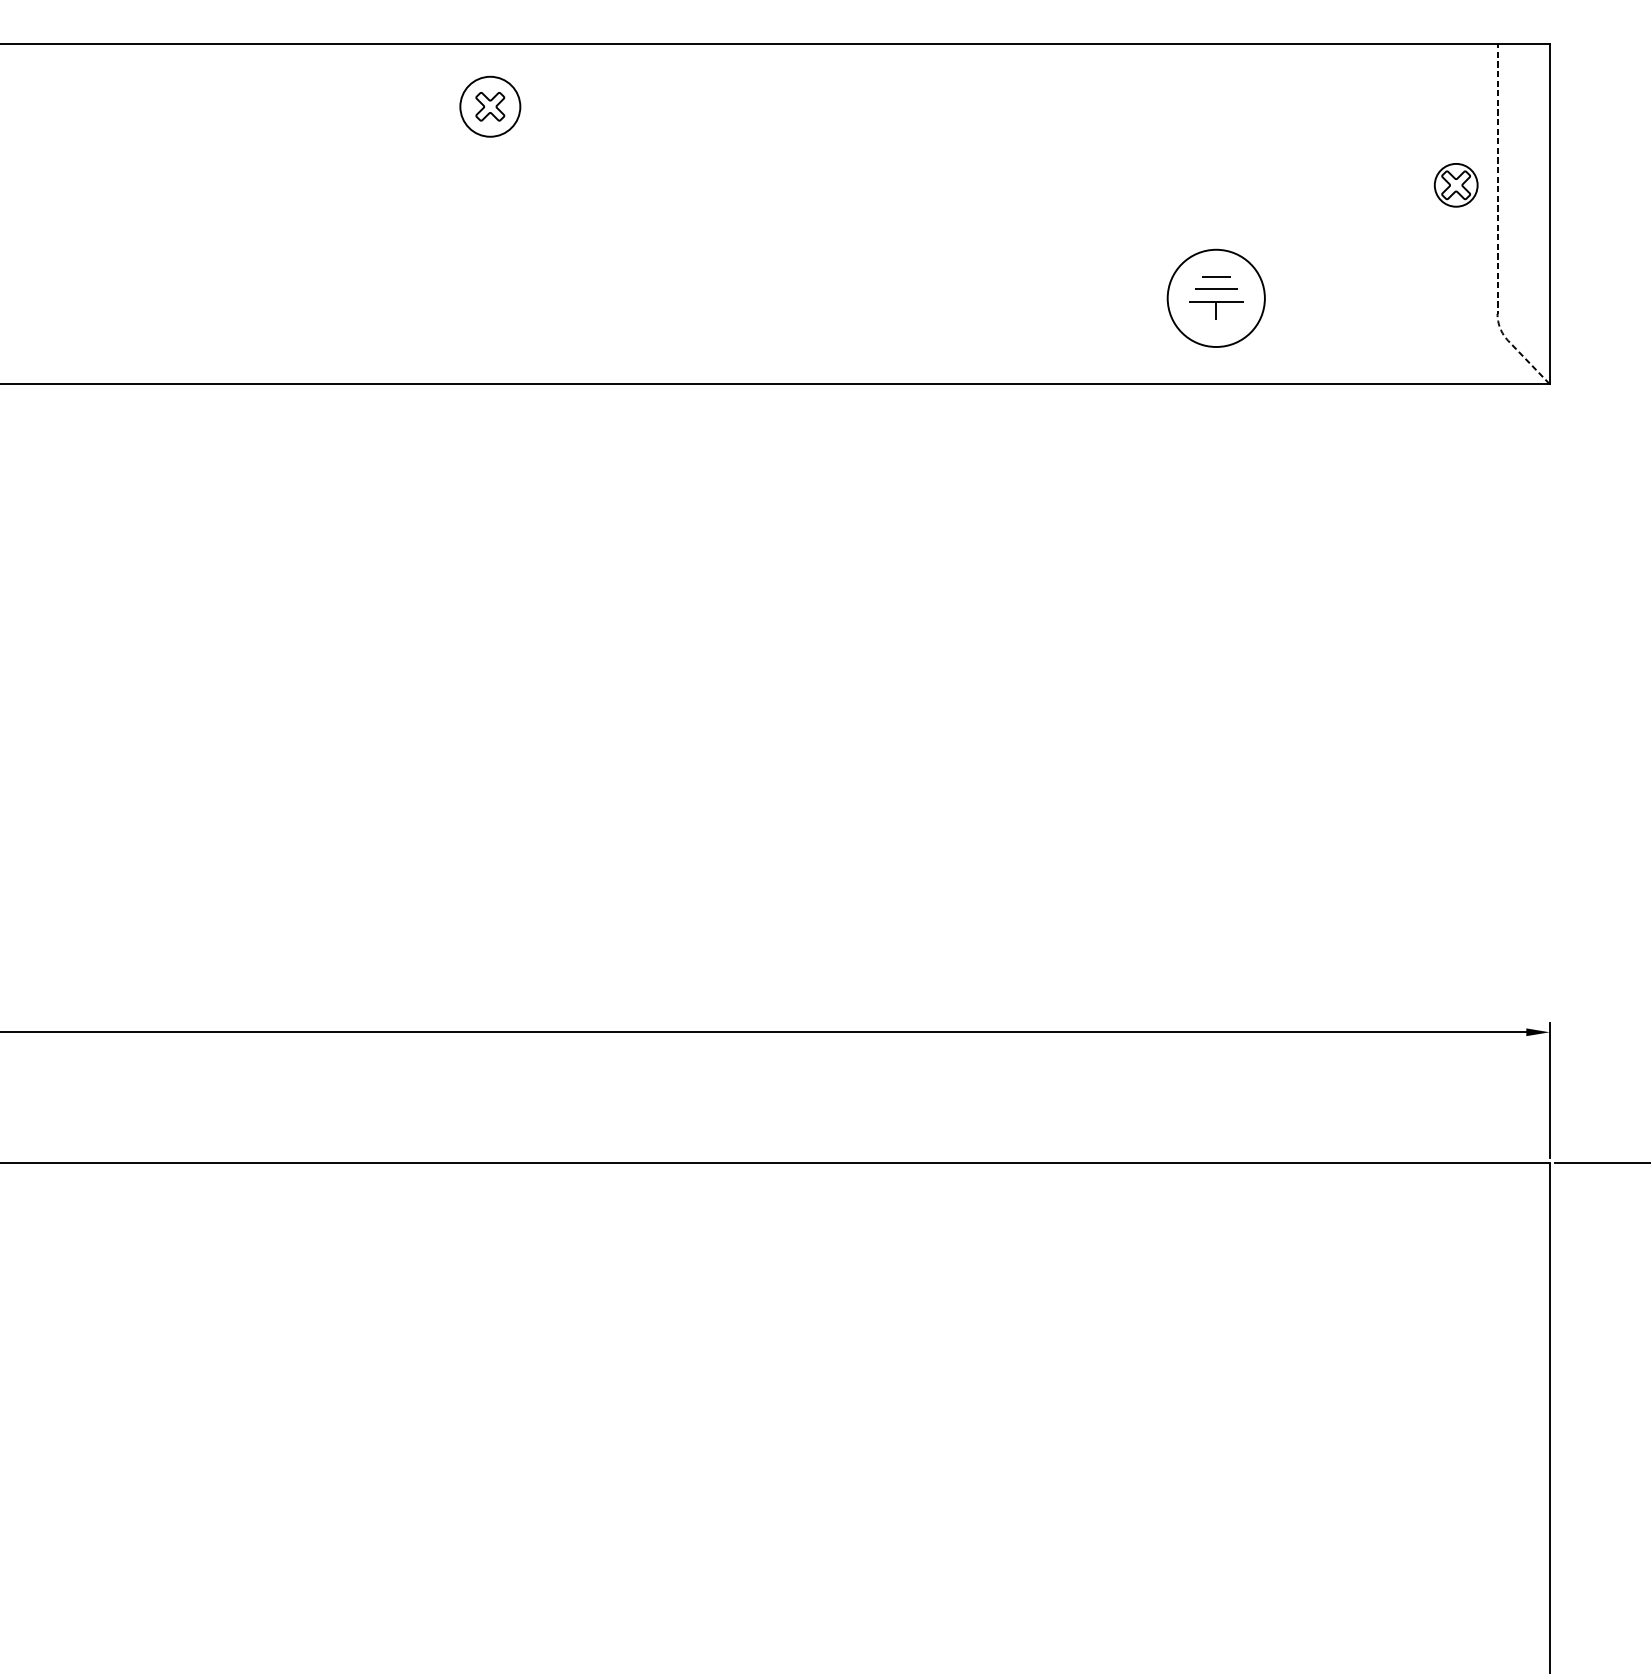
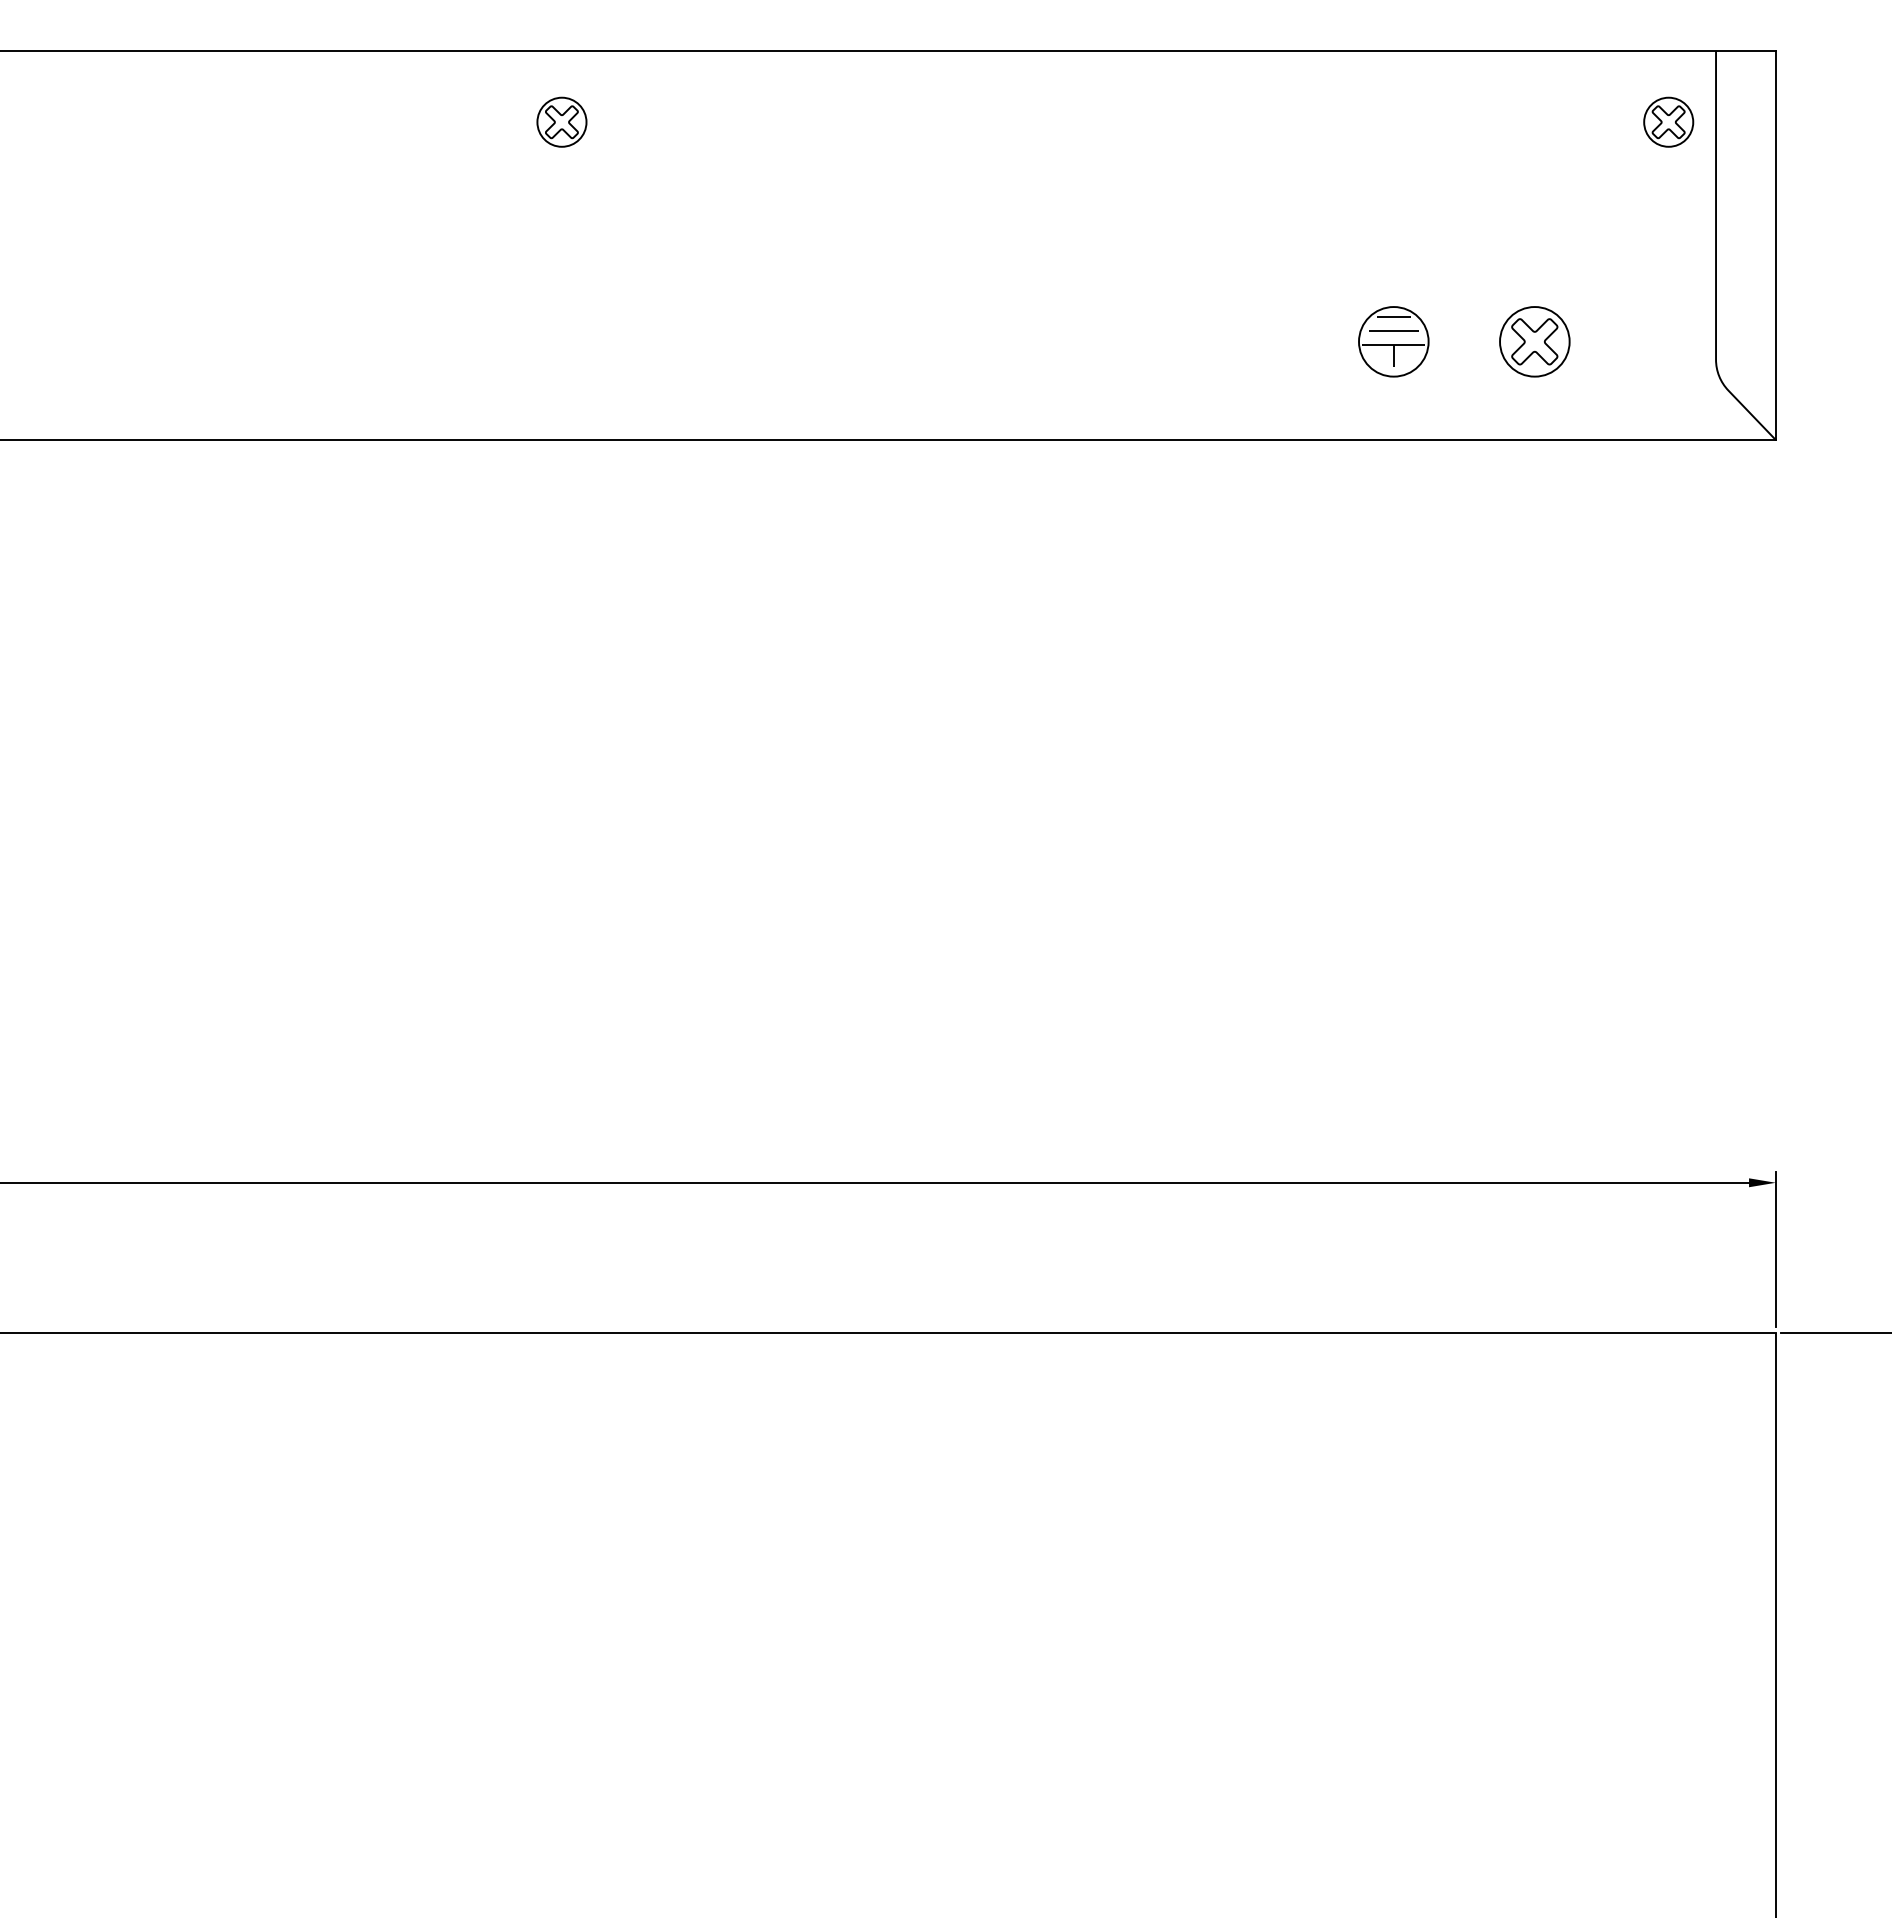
circle: (489, 106) -> (561, 121), size x0.71
part: (1456, 184) -> (1668, 121), moved
line: (1497, 230) -> (1716, 263), dashed -> solid
circle: (1216, 298) -> (1393, 341), size x0.62
part: (1339, 298) -> (1534, 341), added

